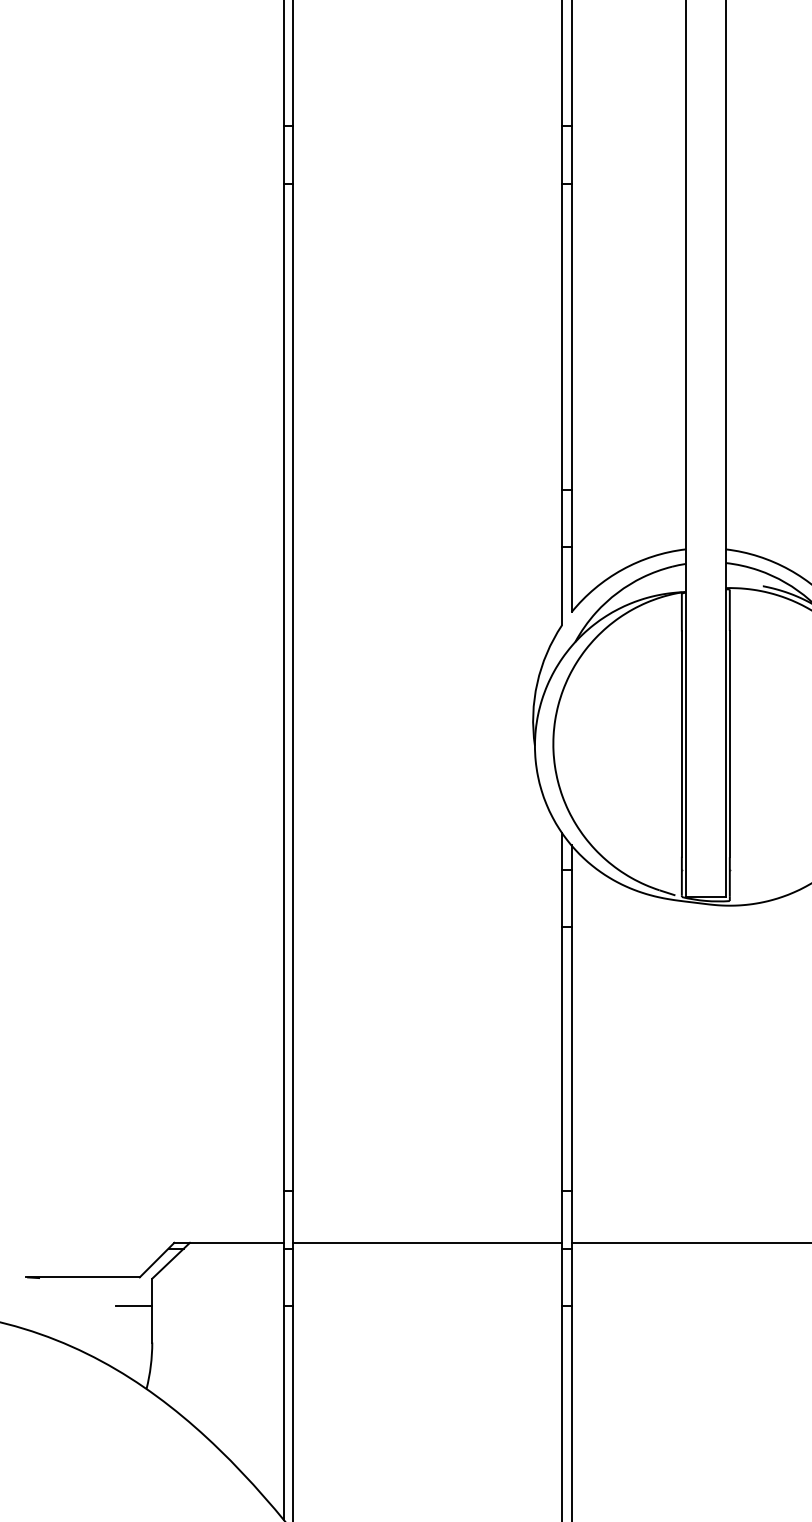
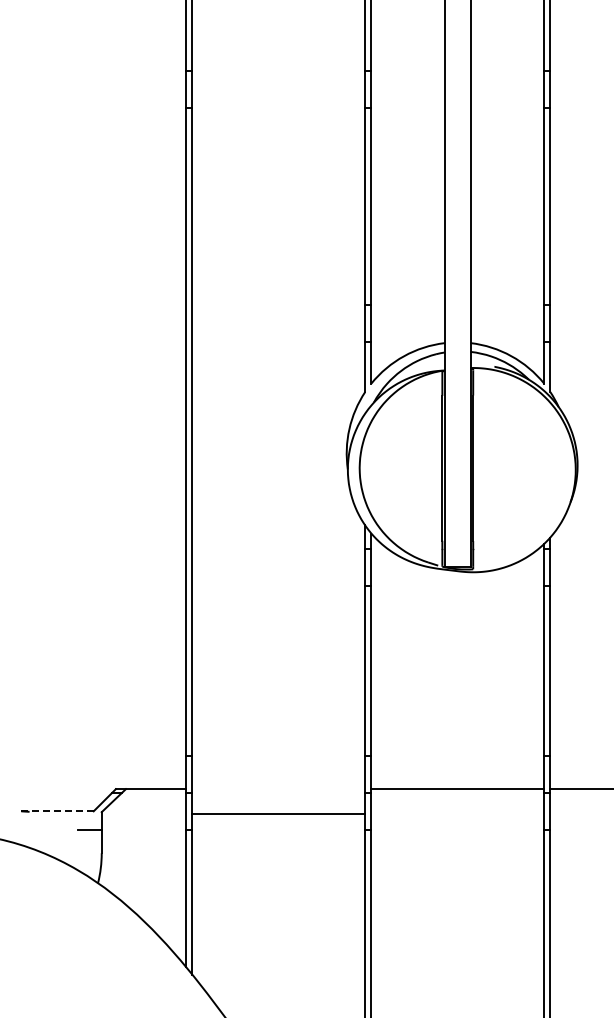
line: (427, 1243) -> (278, 814), moved
line: (81, 1277) -> (56, 811), solid -> dashed

